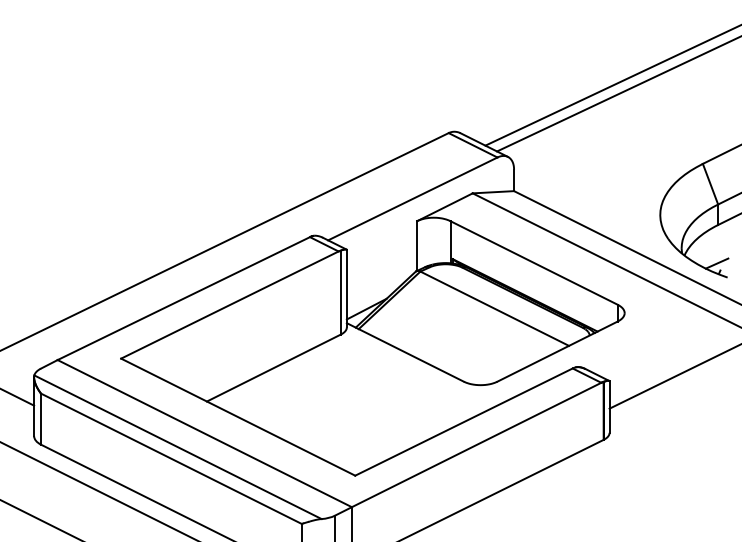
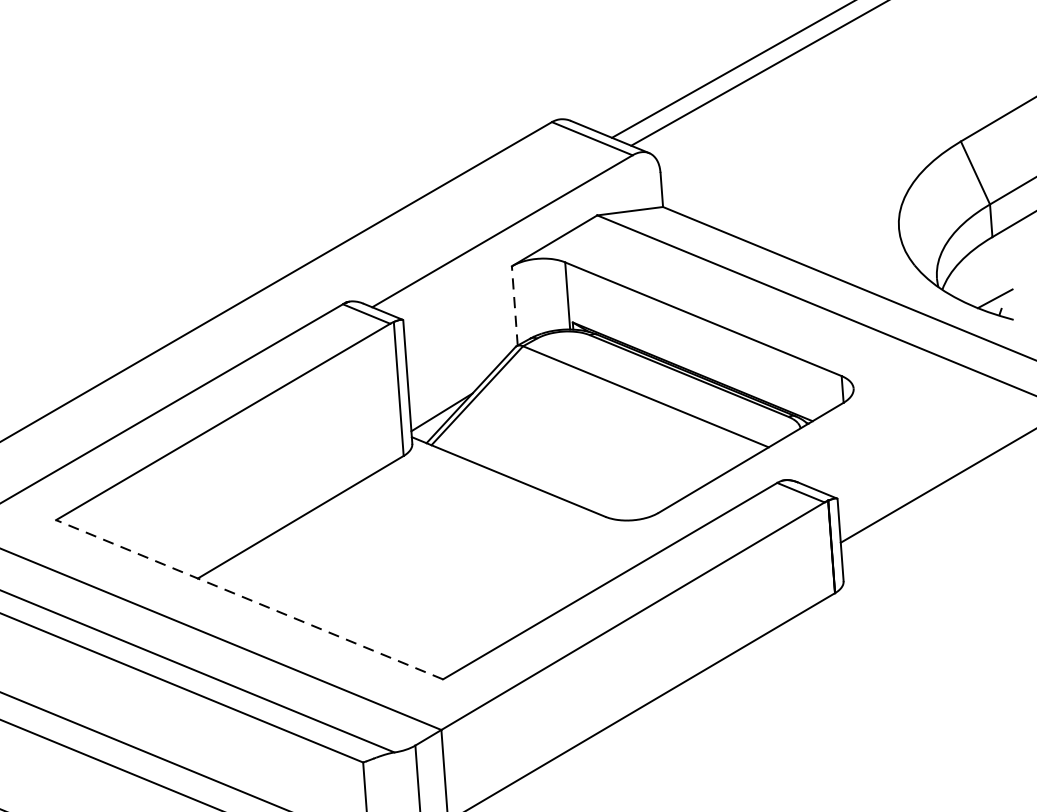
line: (417, 246) -> (515, 306), solid -> dashed
line: (238, 417) -> (250, 600), solid -> dashed

